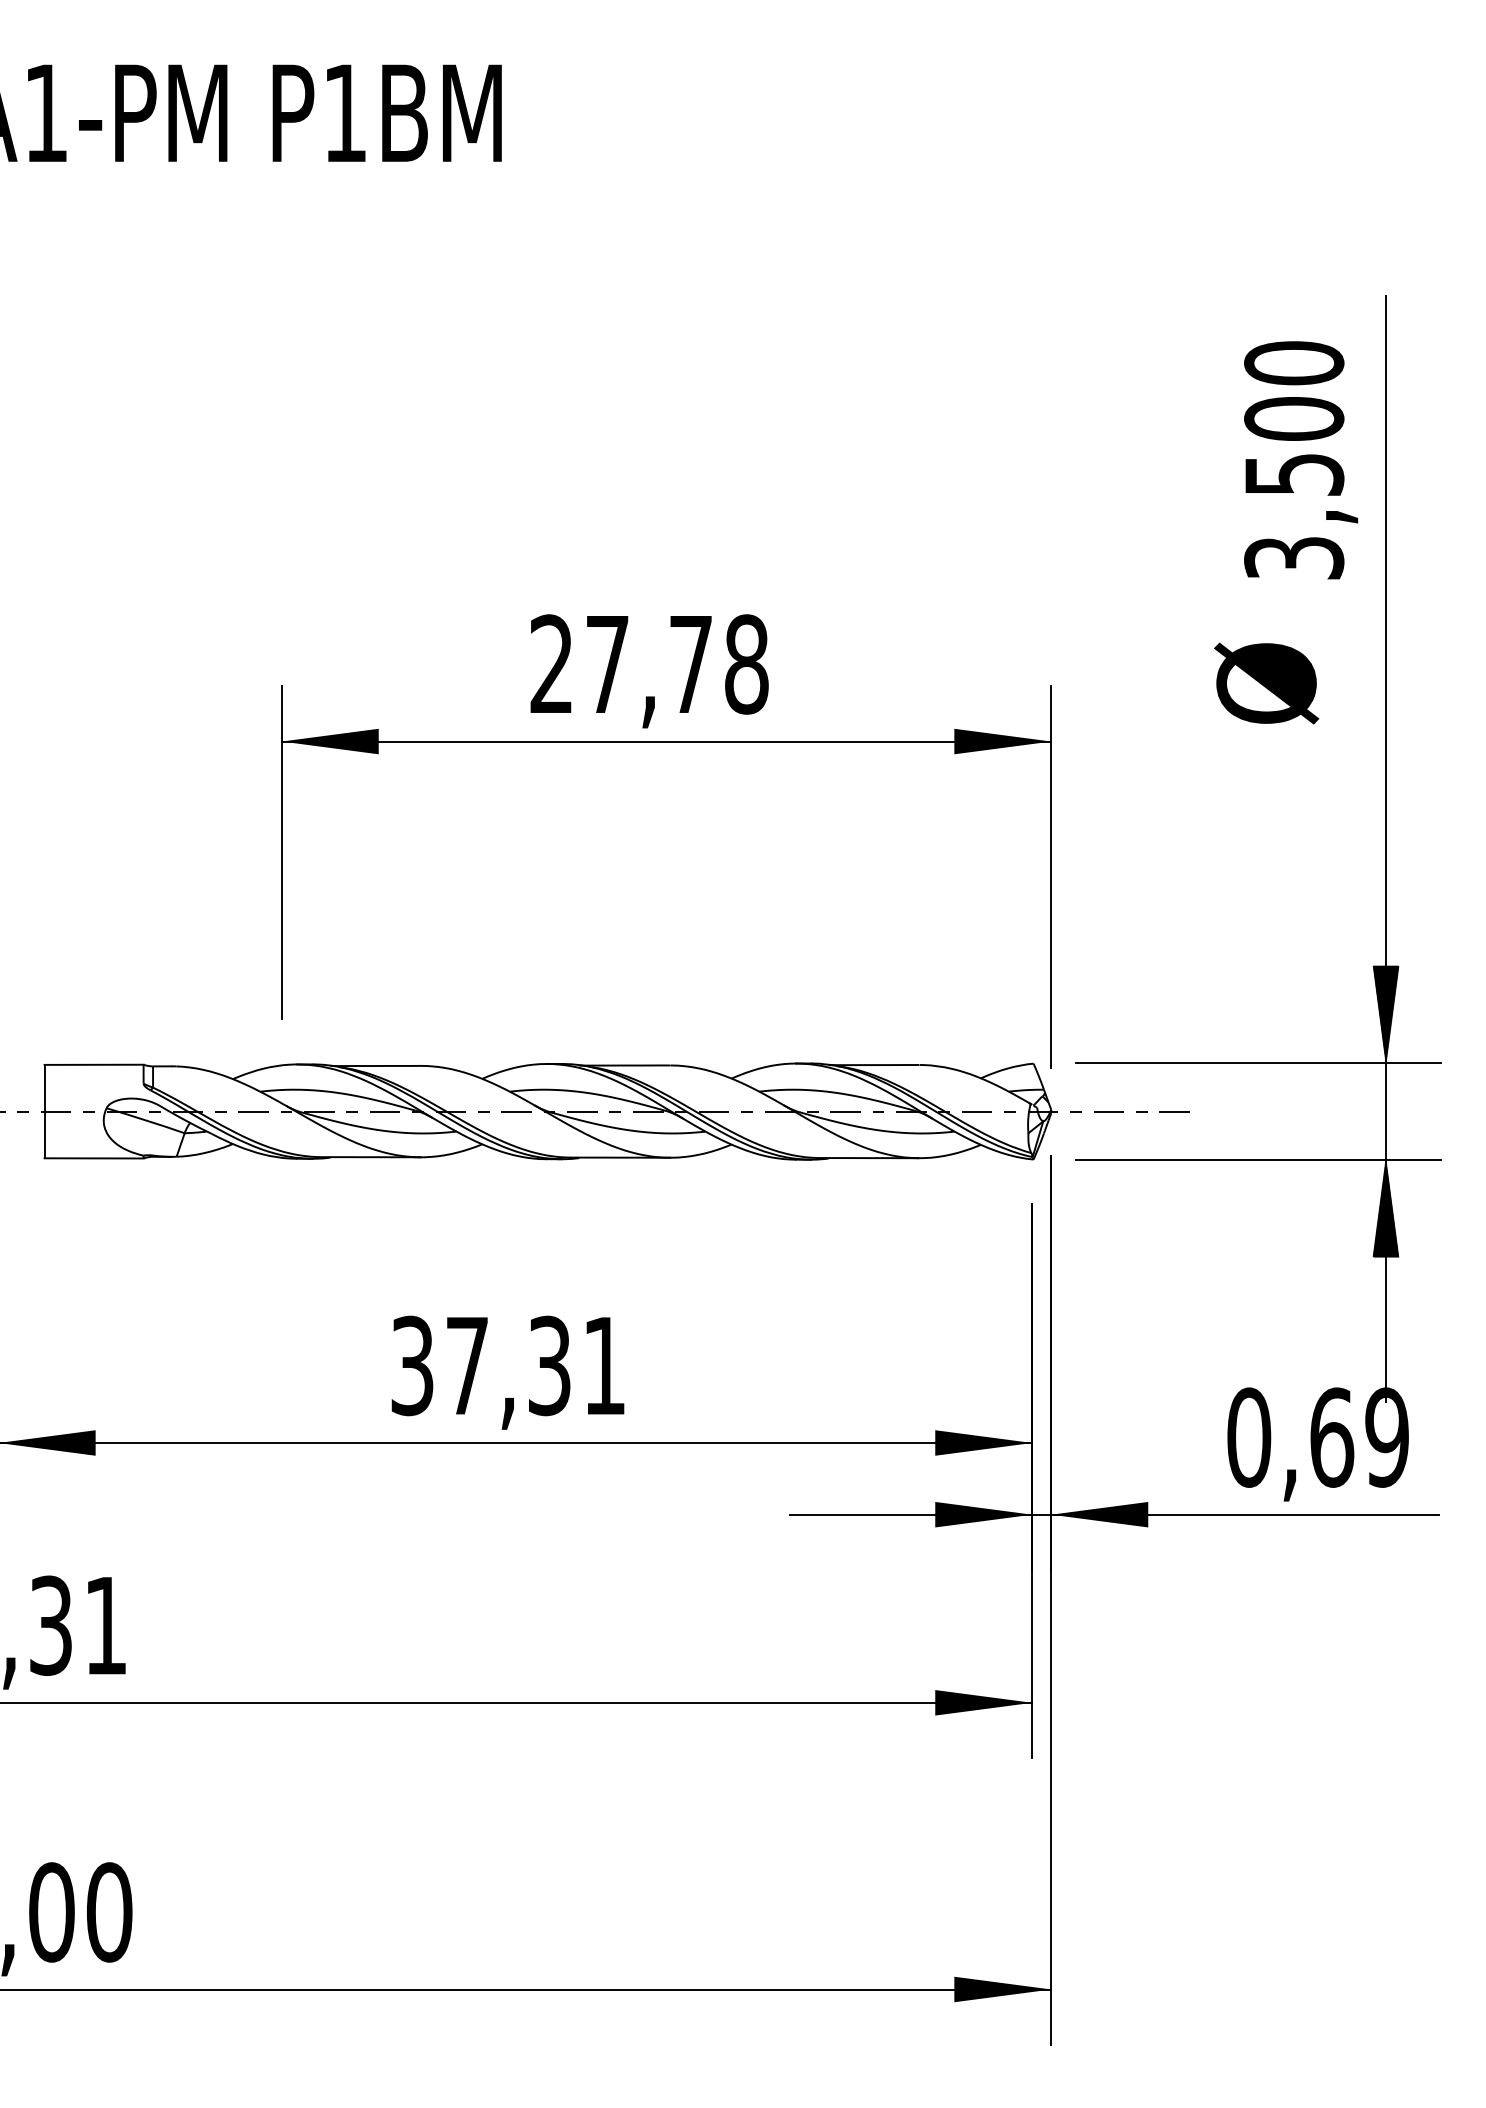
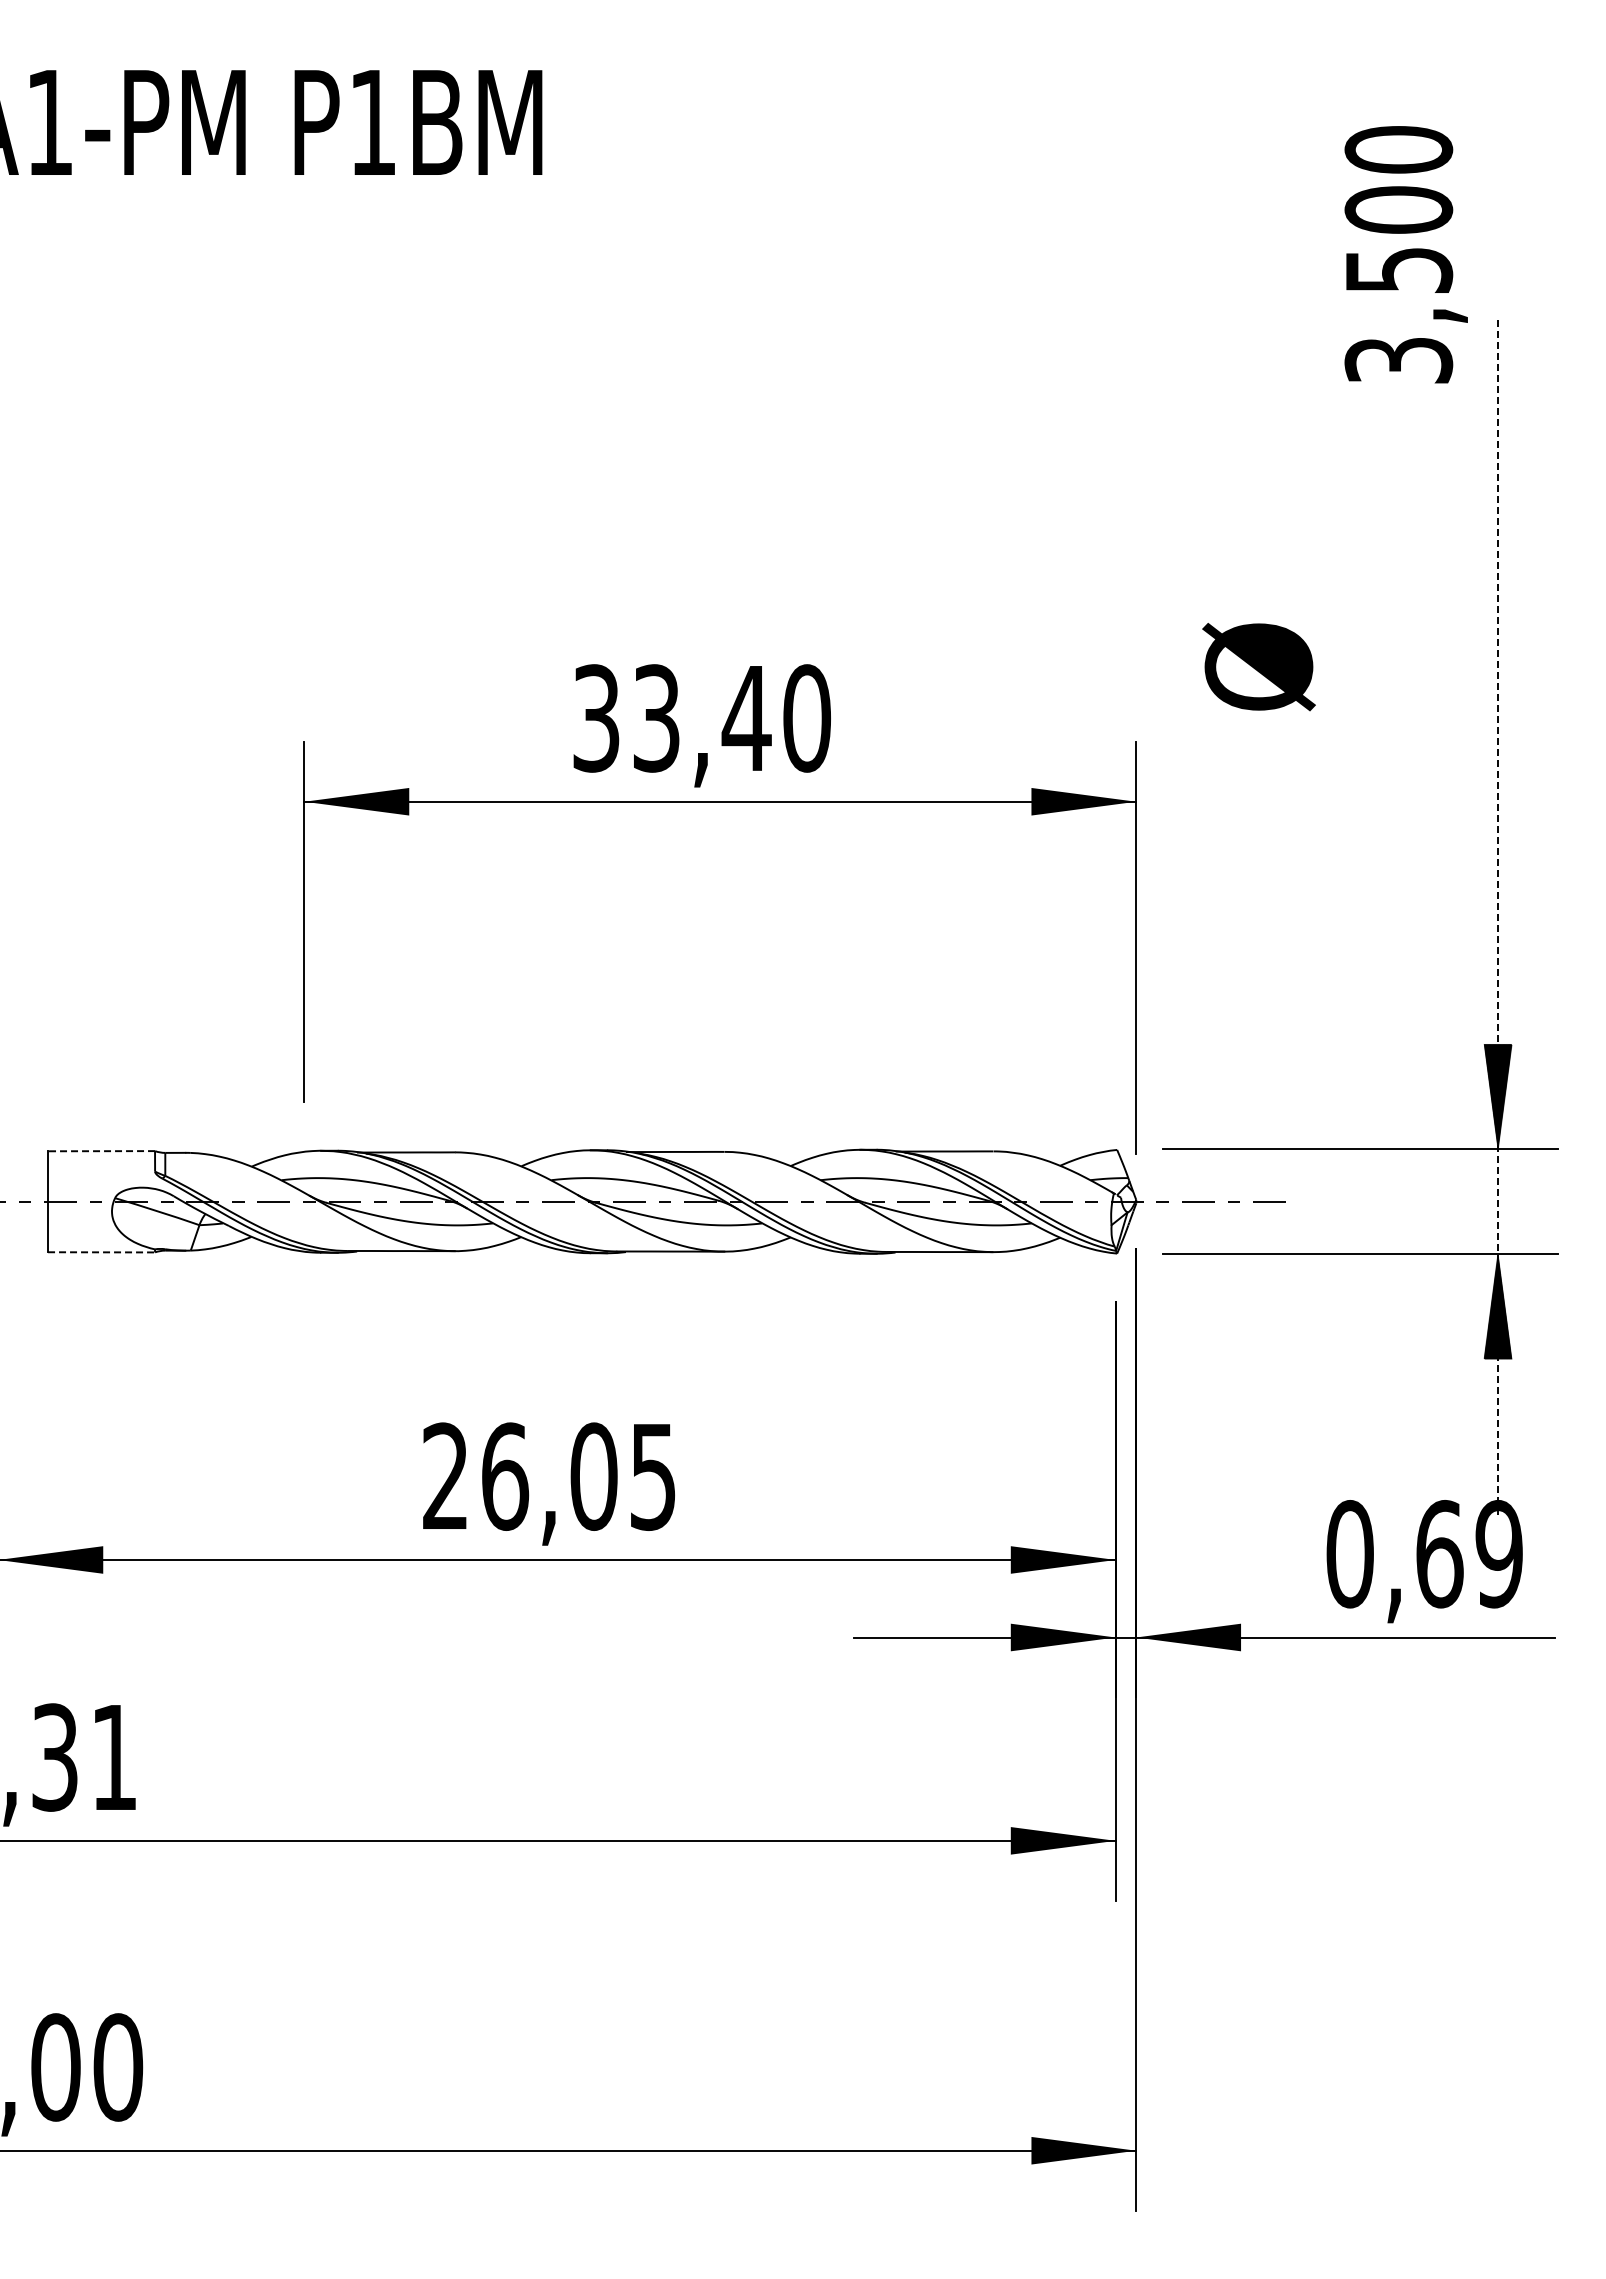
text: (1300, 460) -> (1405, 254), moved
text: (649, 664) -> (701, 718), 27,78 -> 33,40
text: (1266, 683) -> (1258, 667), moved
line: (1386, 849) -> (1498, 918), solid -> dashed
line: (94, 1065) -> (101, 1151), solid -> dashed
line: (94, 1158) -> (102, 1252), solid -> dashed
text: (508, 1365) -> (549, 1476), 37,31 -> 26,05

